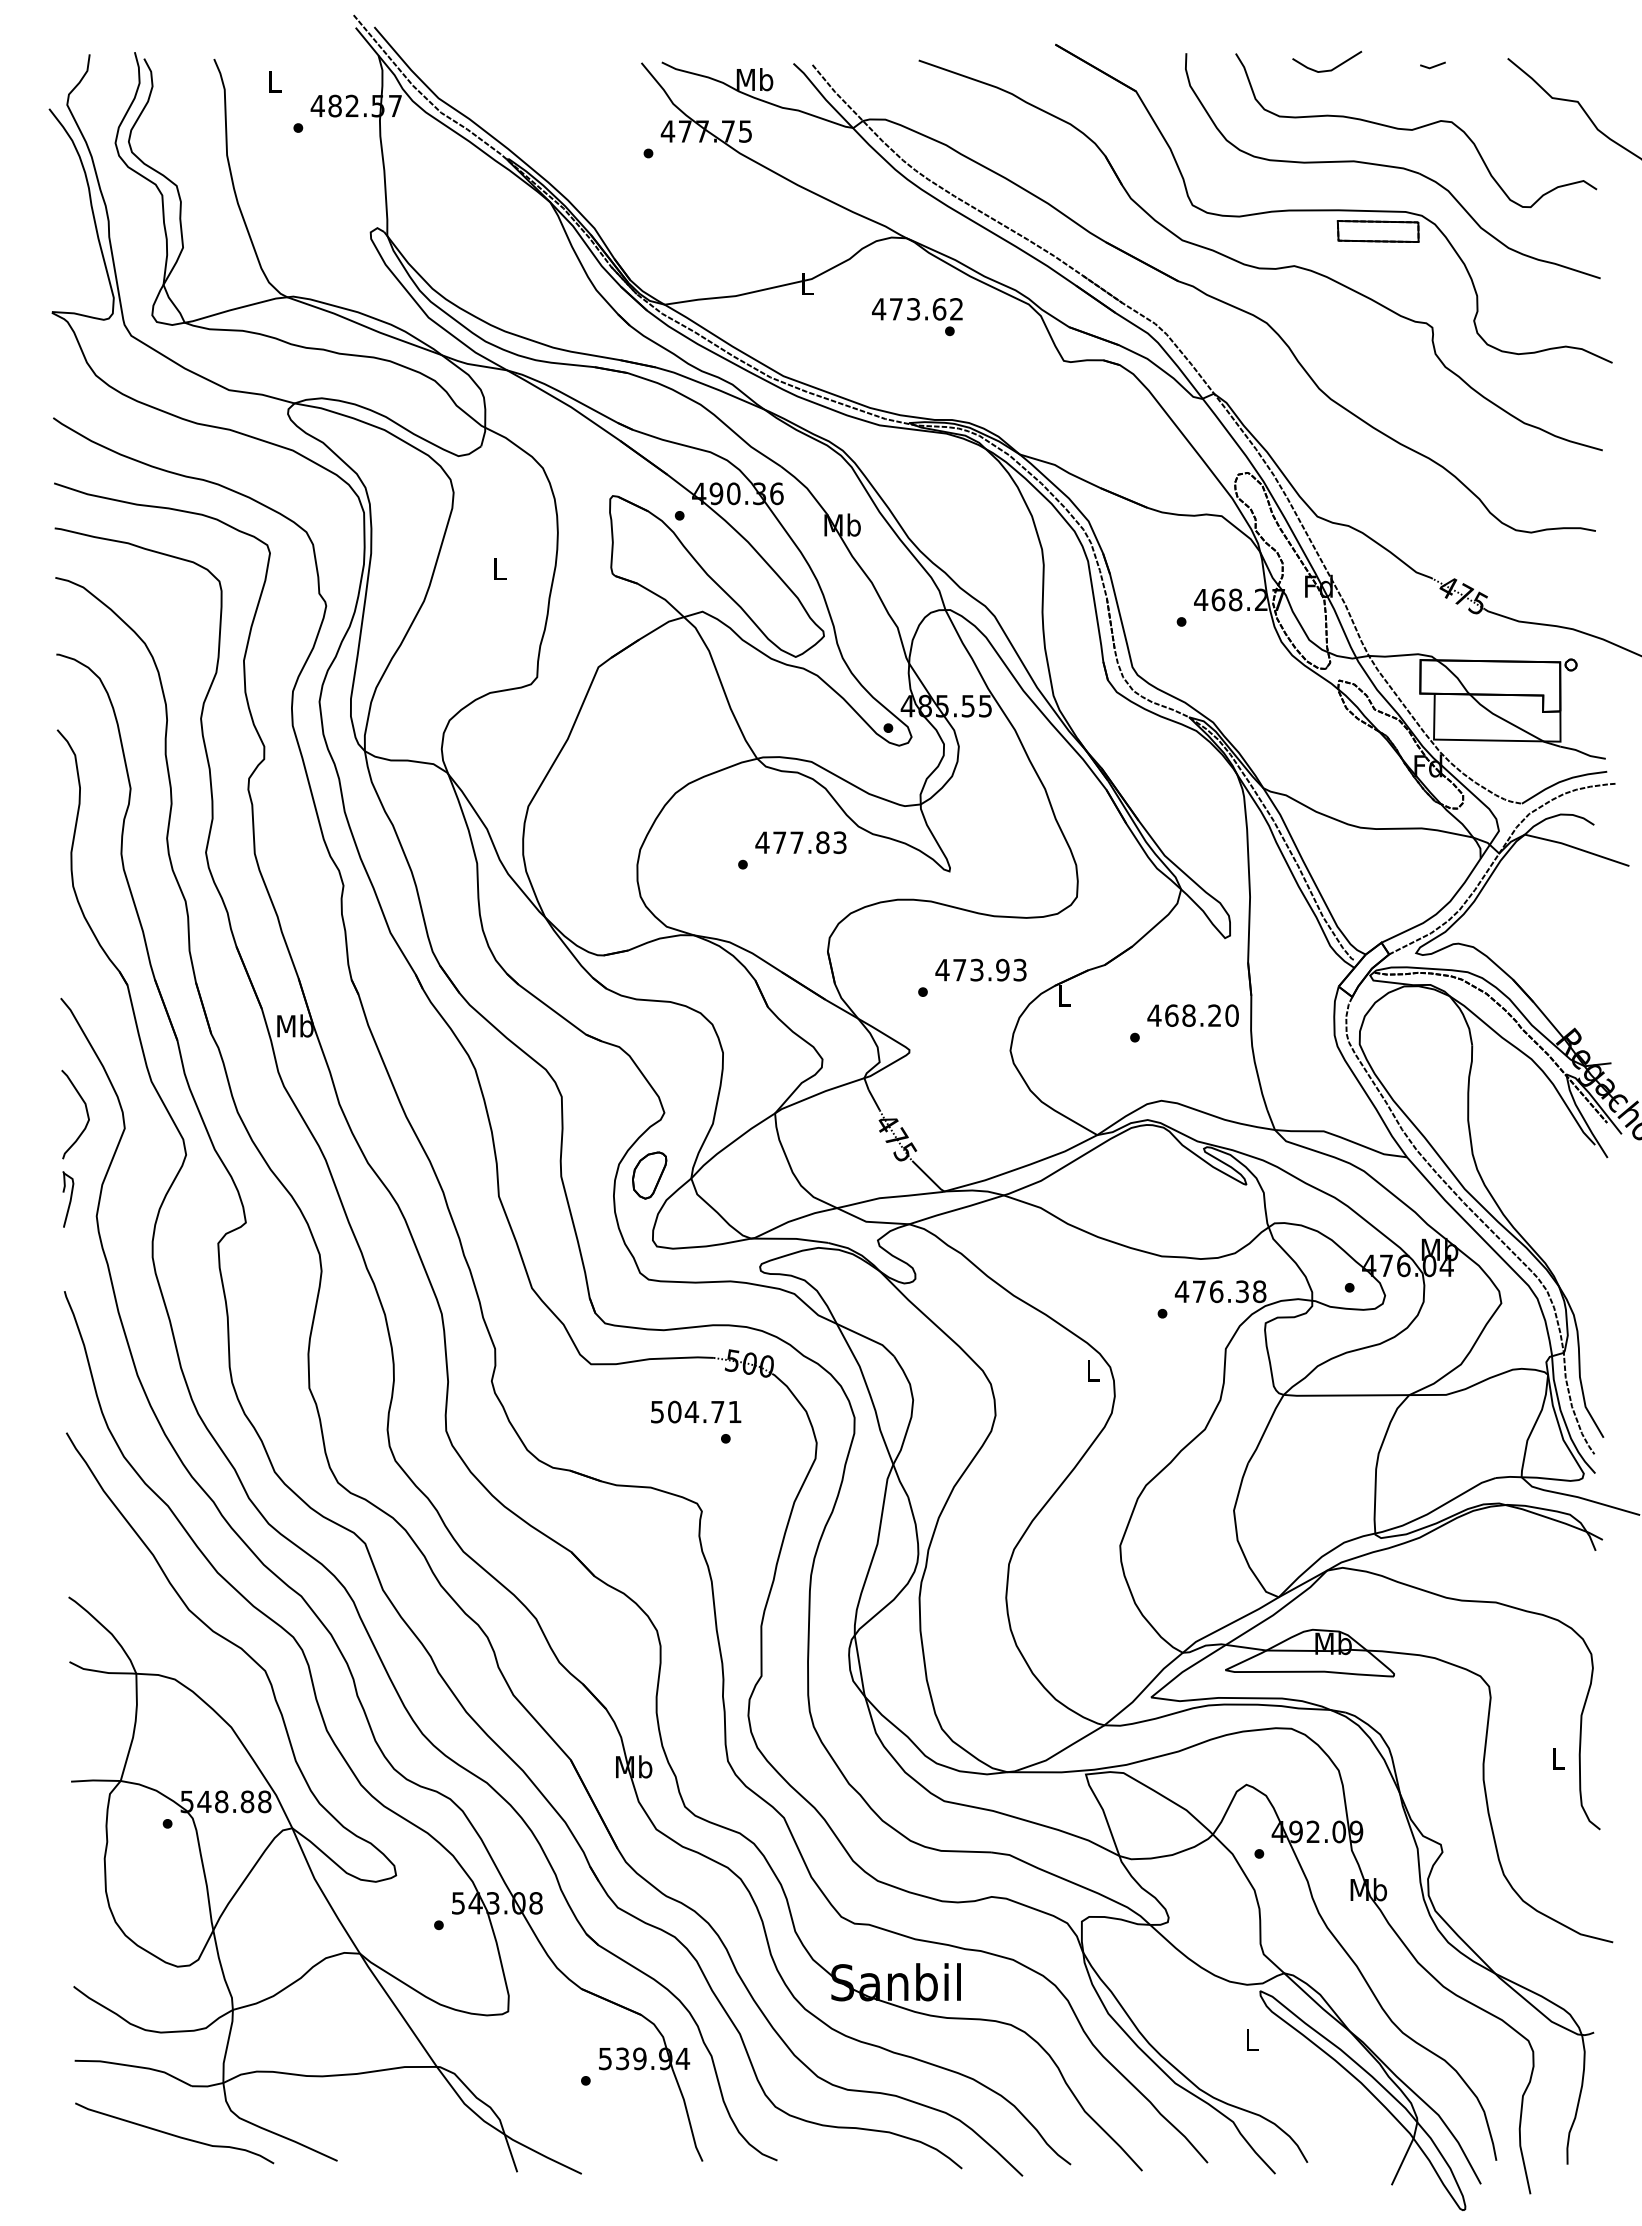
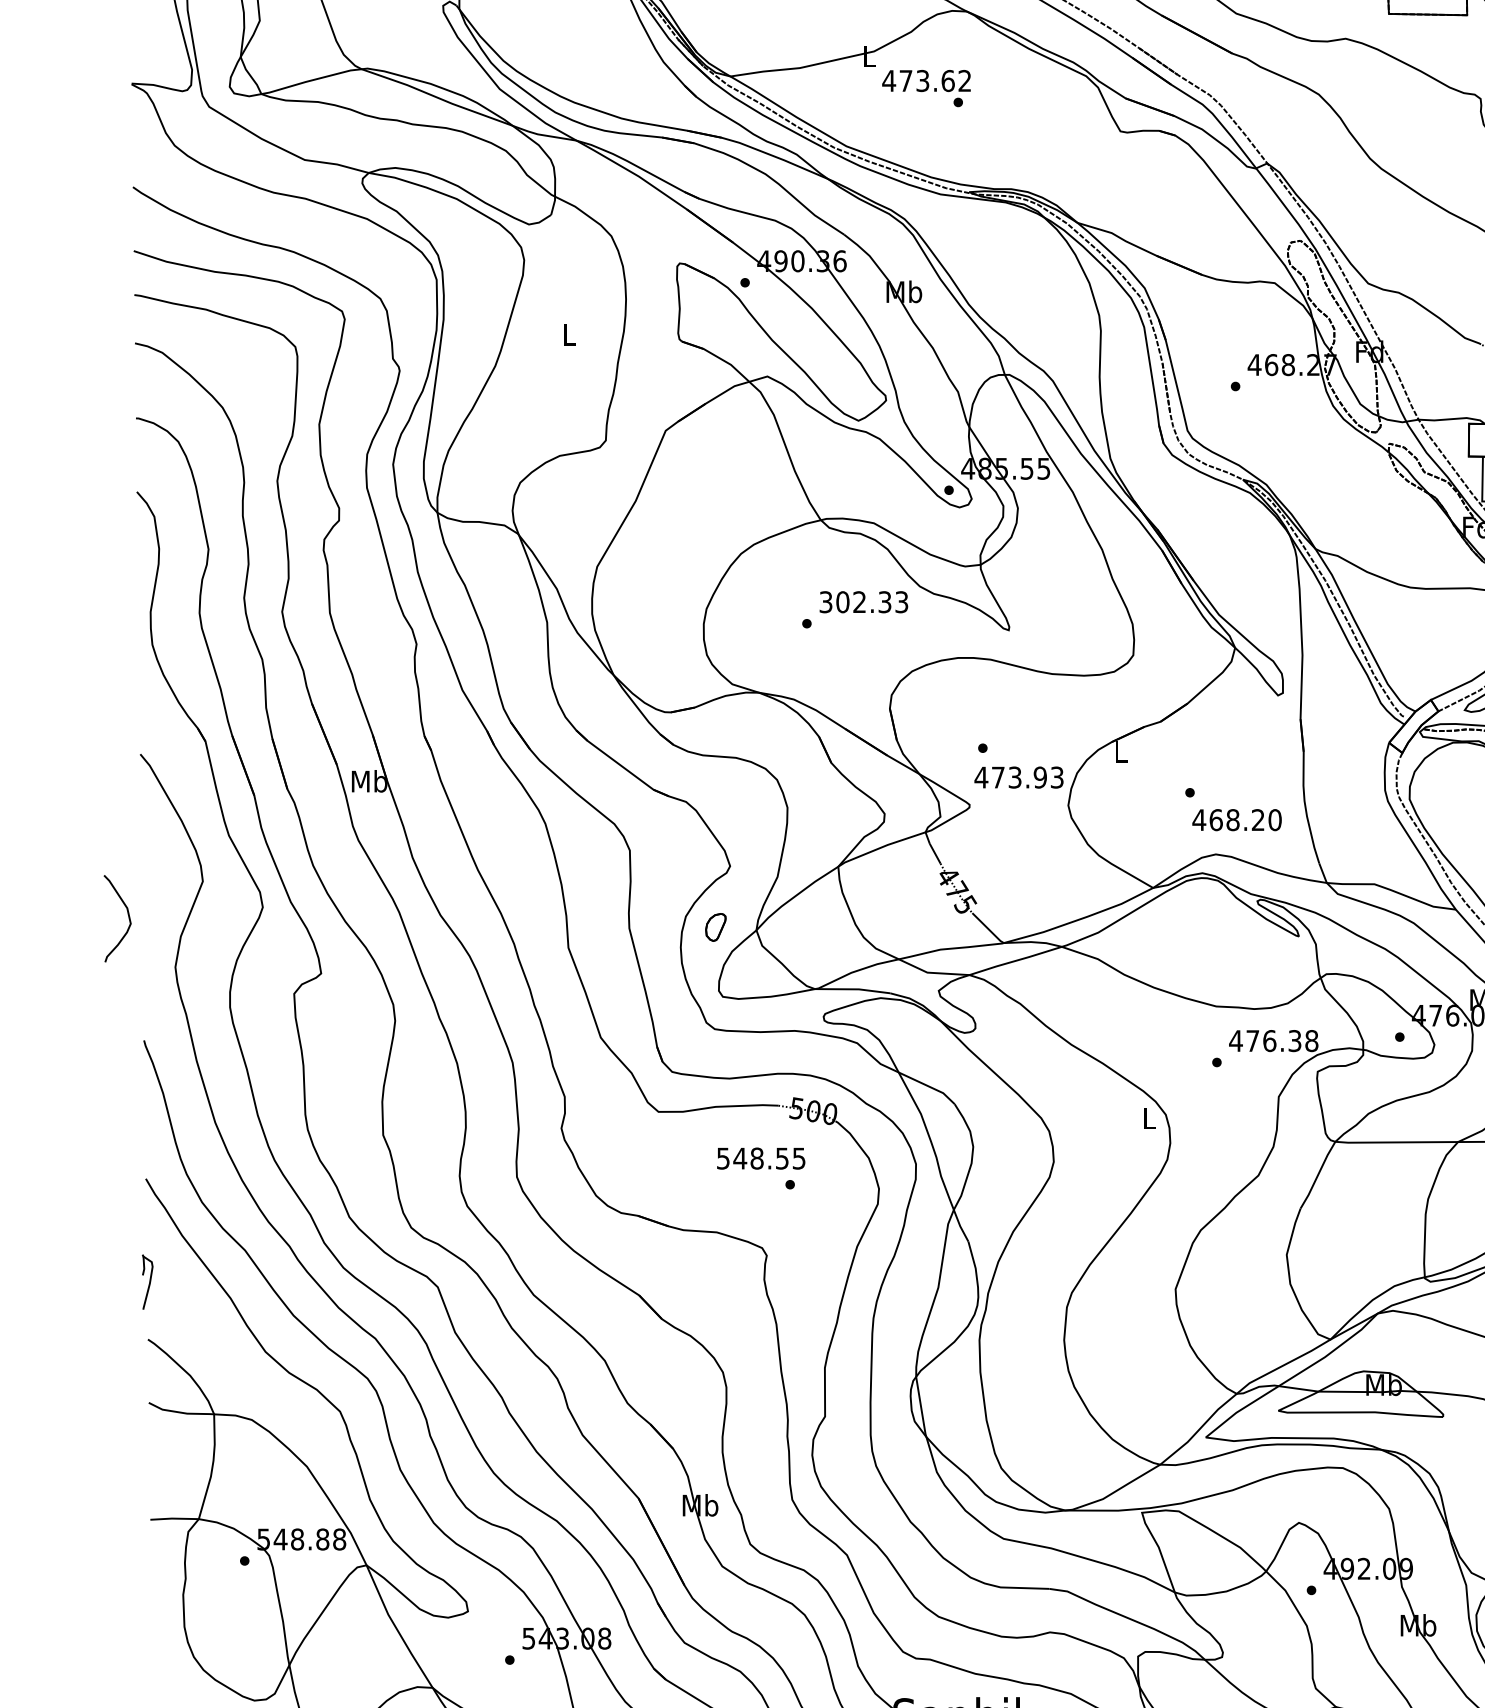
text: (917, 317) -> (926, 88), moved
text: (792, 842) -> (855, 602), 477.83 -> 302.33
text: (980, 969) -> (1018, 776), moved
text: (1192, 1015) -> (1236, 819), moved
curve: (86, 1113) -> (128, 917), moved
part: (649, 1175) -> (715, 927), size x0.6
part: (68, 1199) -> (147, 1282), moved
text: (704, 1411) -> (769, 1158), 504.71 -> 548.55

